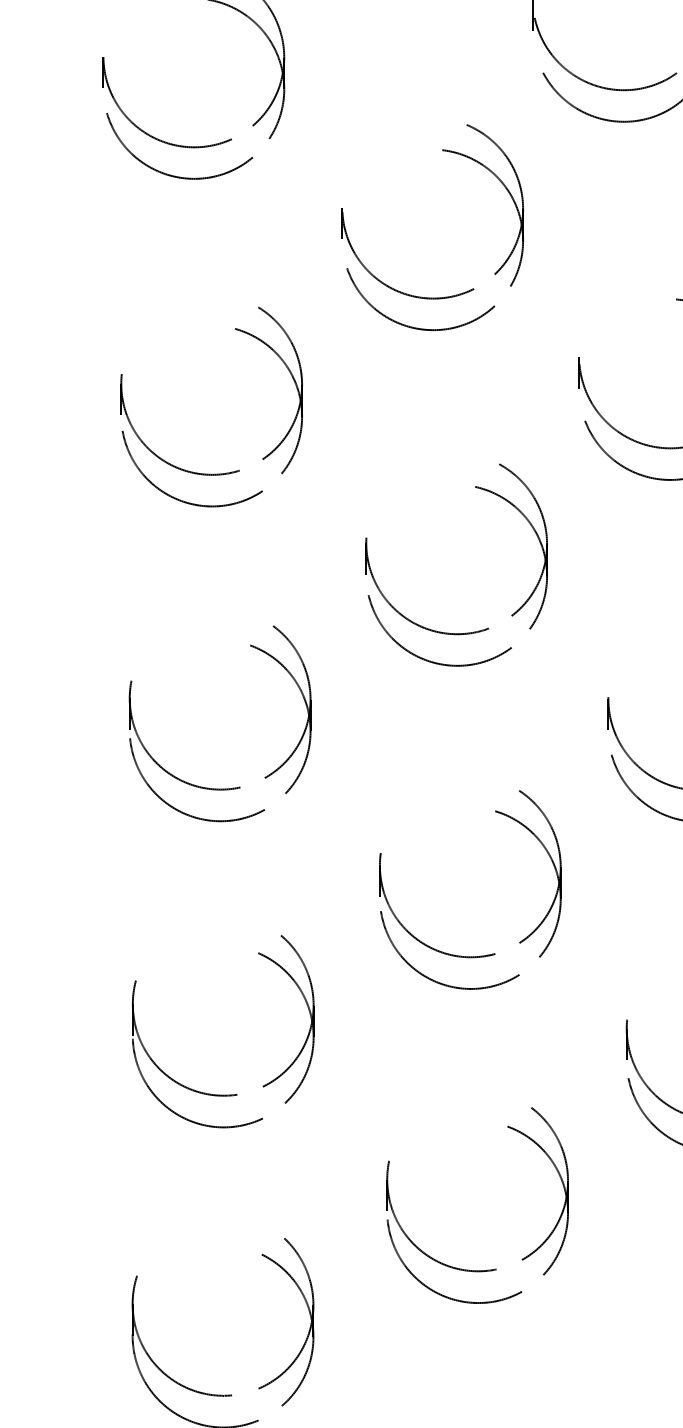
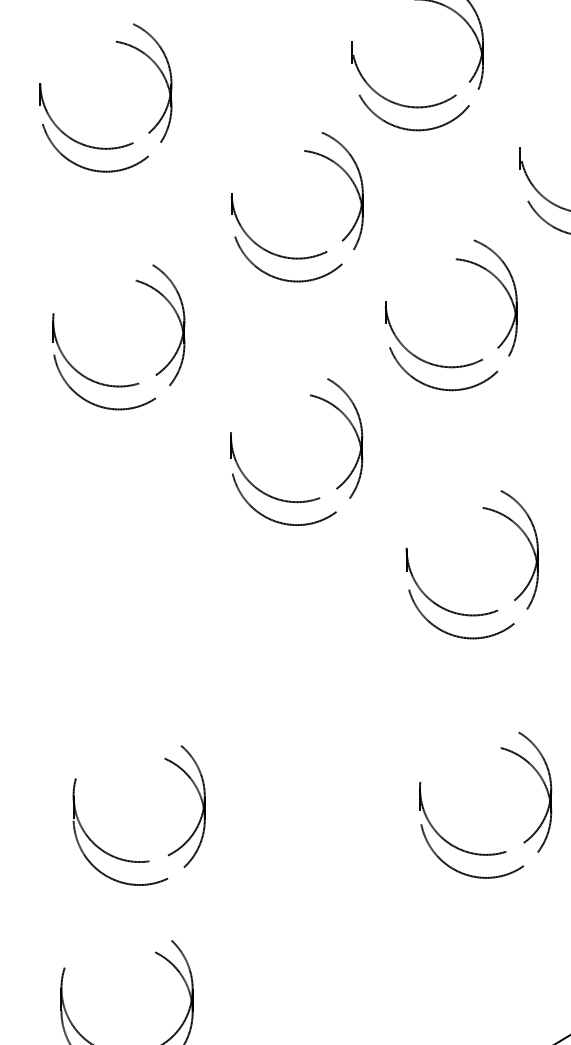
part: (419, 295) -> (287, 256), moved
part: (215, 787) -> (121, 613), removed
part: (470, 955) -> (306, 735), removed
part: (216, 1093) -> (134, 860), moved
part: (466, 1268) -> (303, 962), removed

